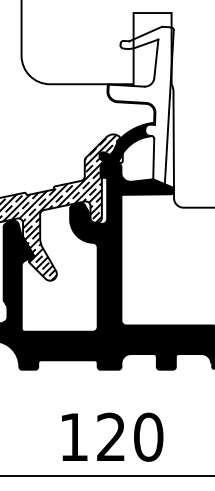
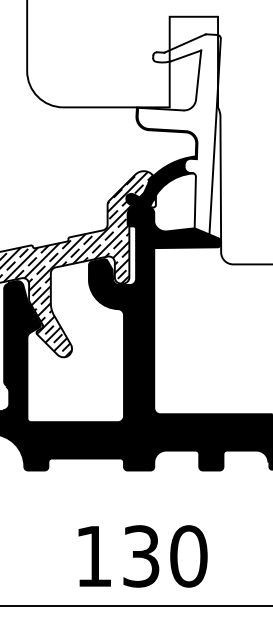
text: (111, 437) -> (141, 556), 120 -> 130

